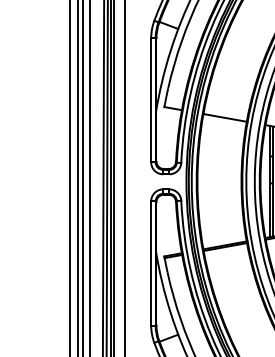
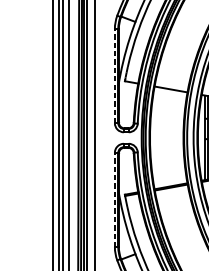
line: (151, 99) -> (115, 75), solid -> dashed
line: (151, 262) -> (115, 199), solid -> dashed

